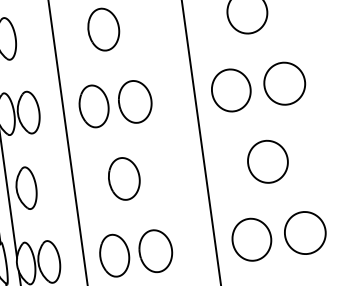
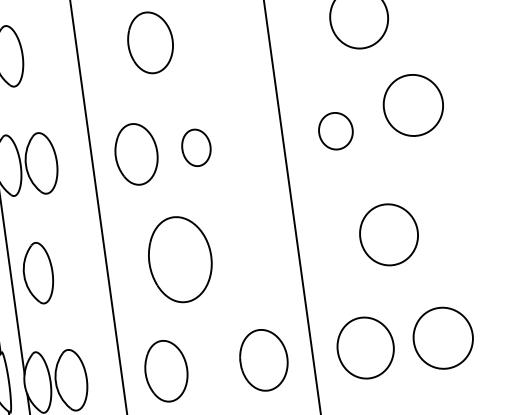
part: (284, 83) -> (413, 105), moved
part: (231, 90) -> (336, 131), size x0.6
part: (135, 101) -> (196, 147), size x0.6
part: (124, 178) -> (180, 259), size x1.4
part: (155, 250) -> (263, 359), moved

